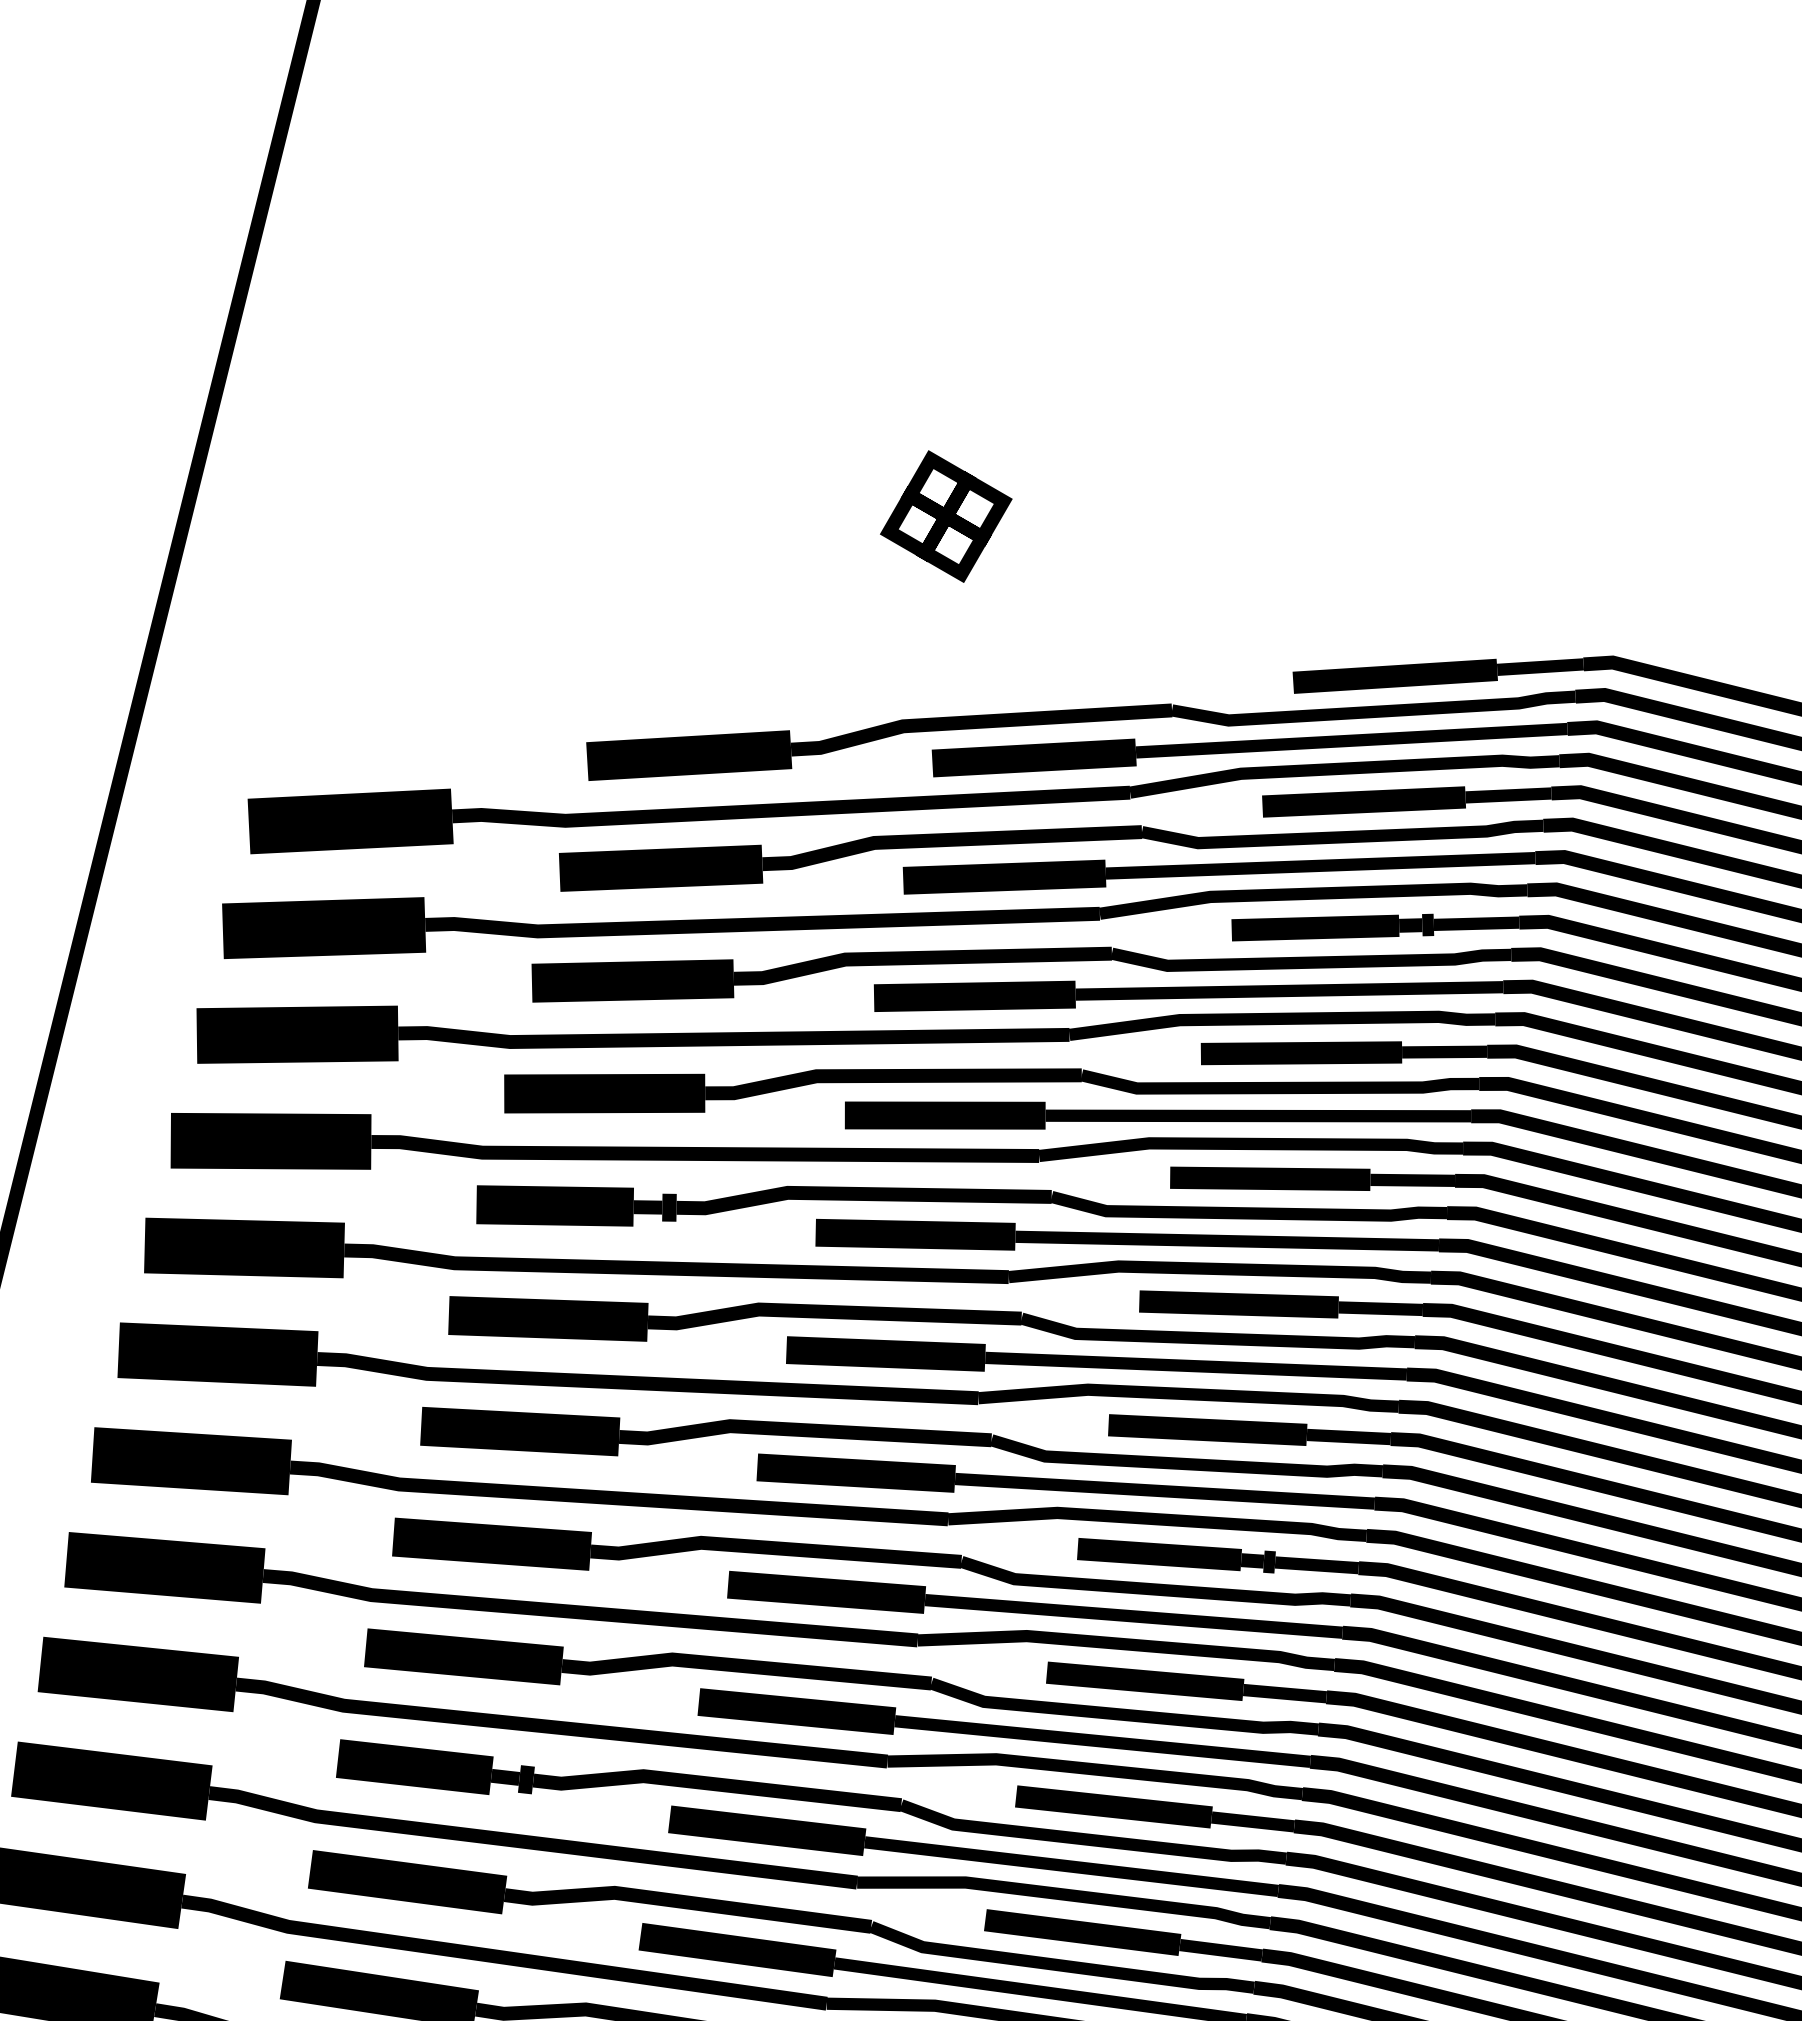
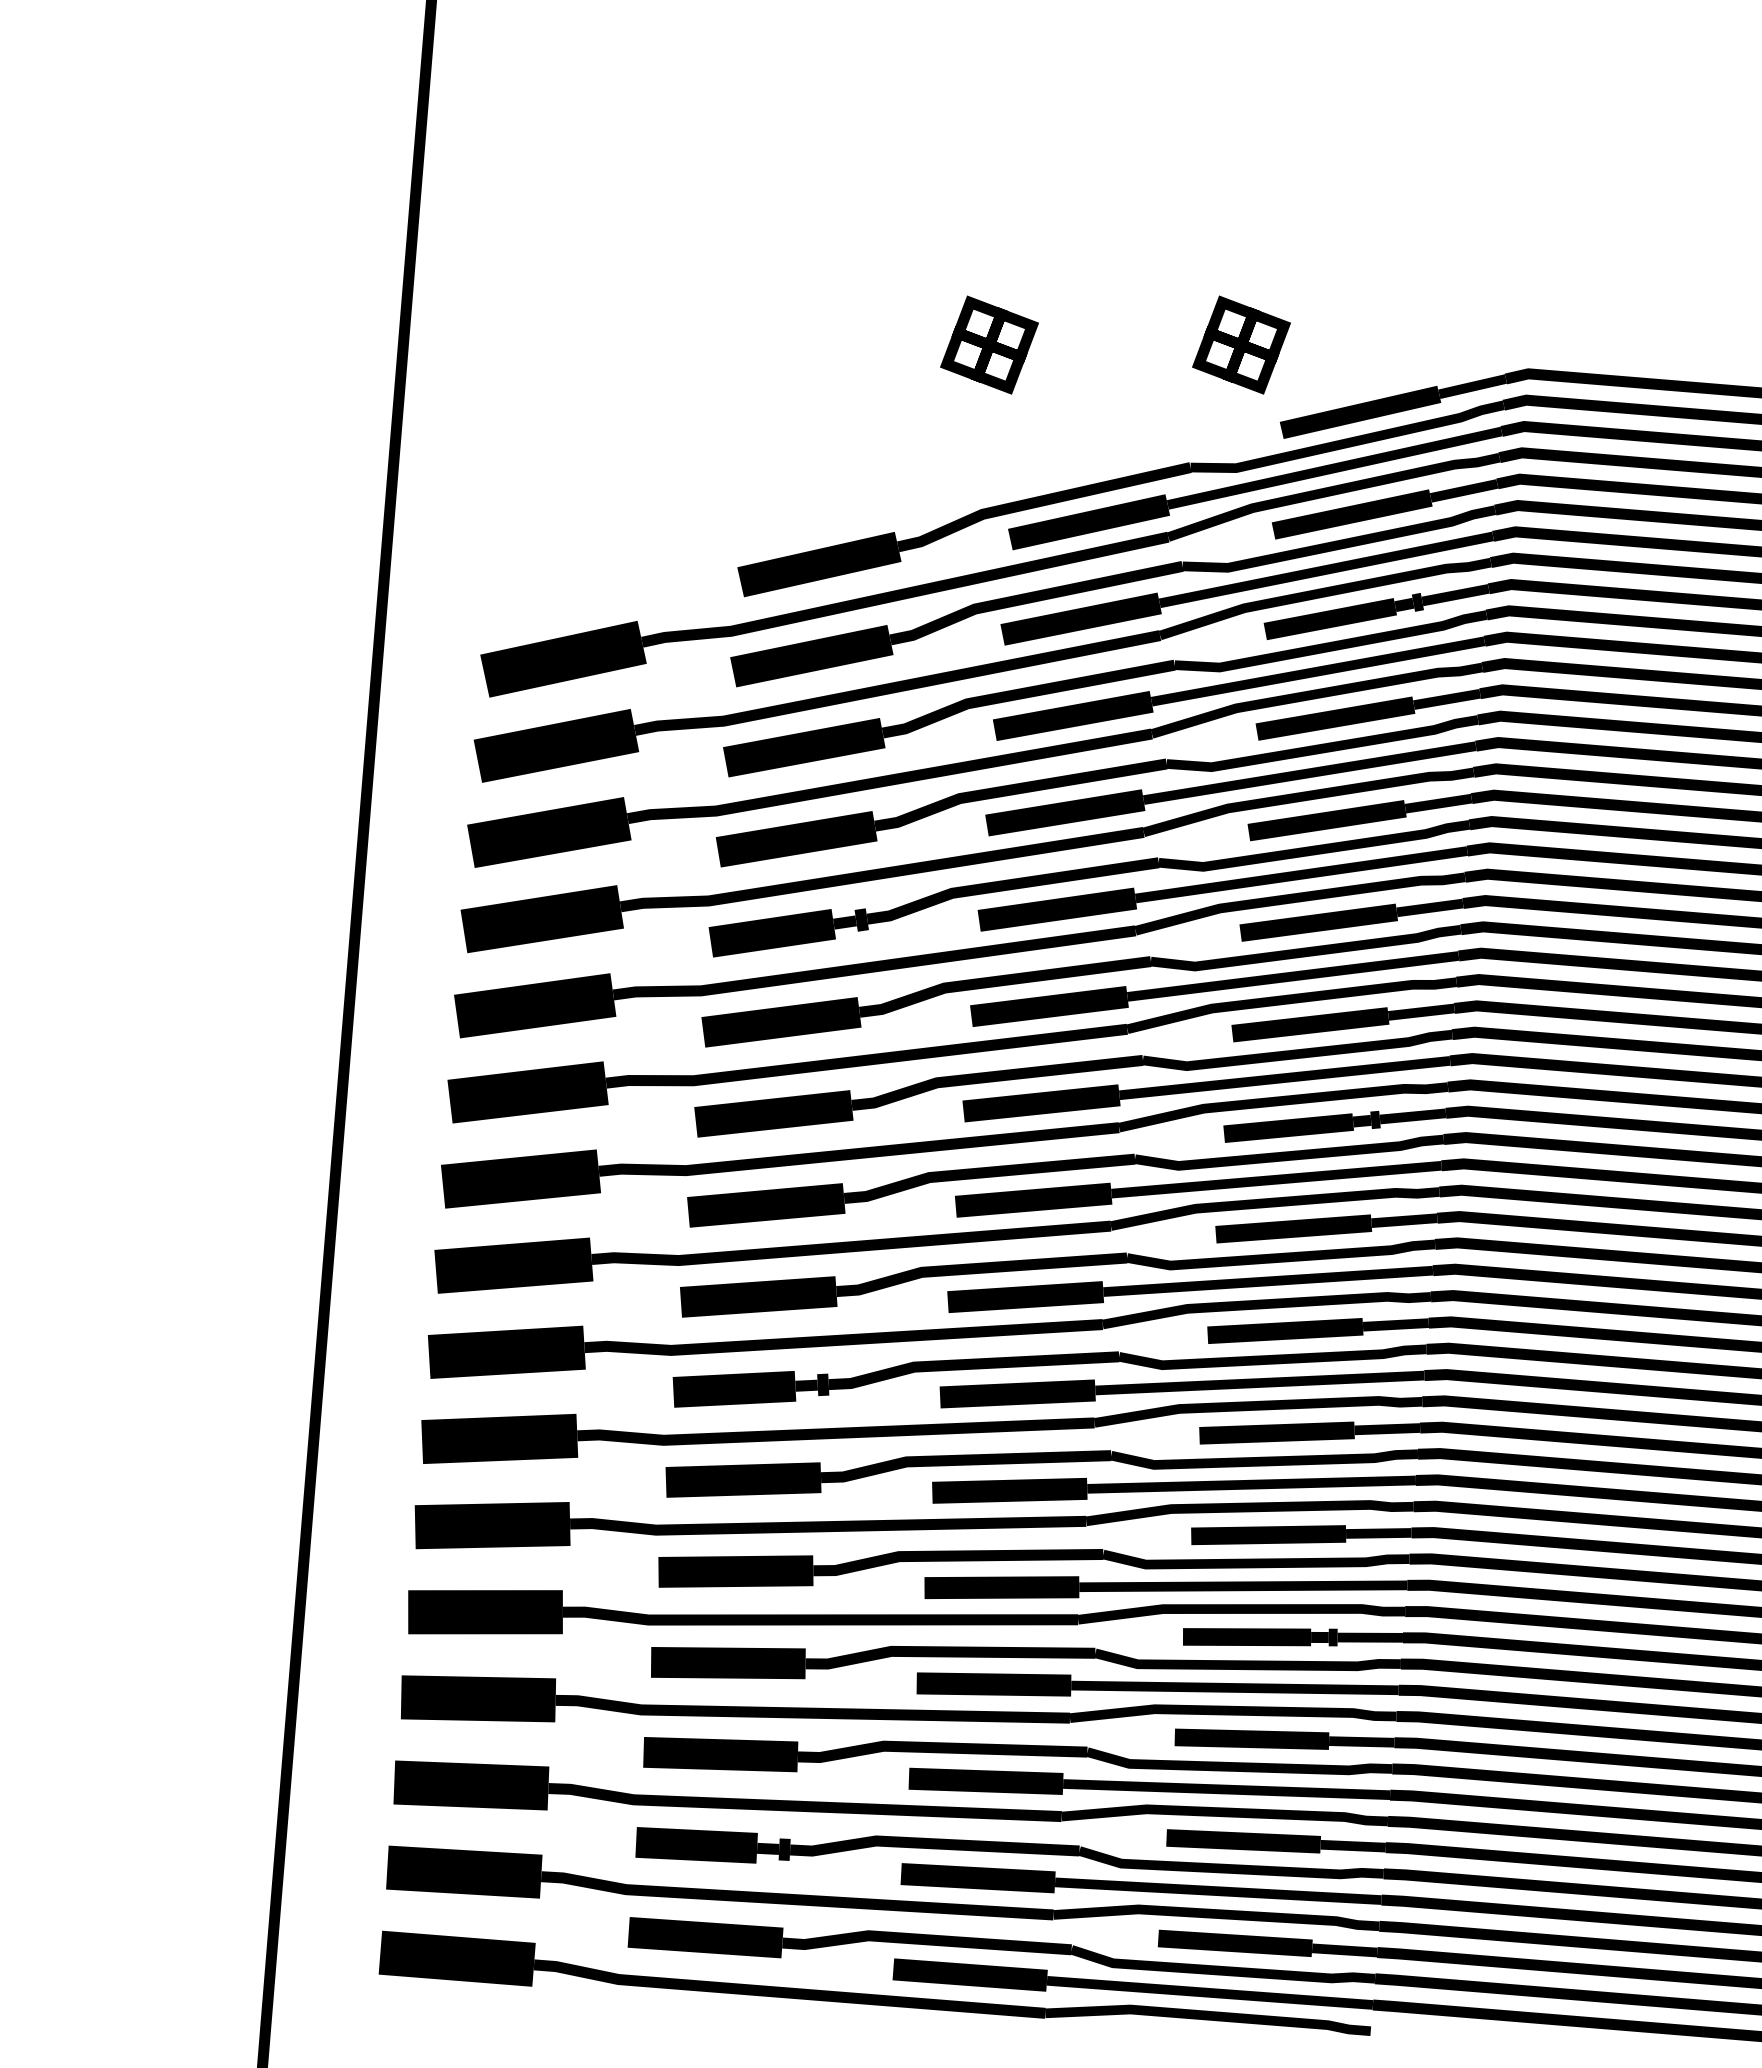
part: (1260, 567) -> (1241, 344), added

